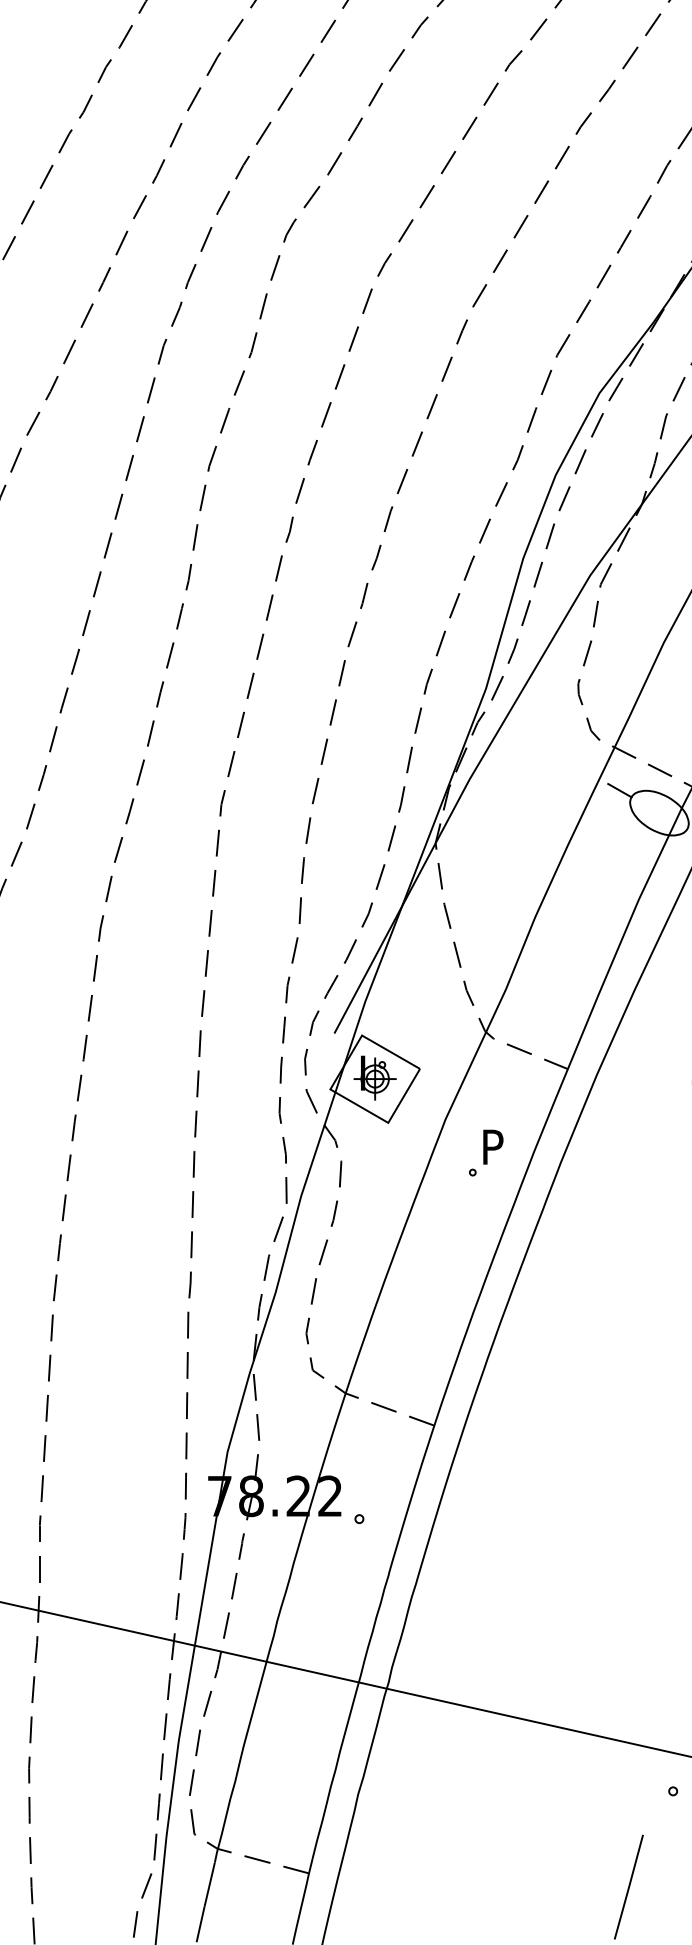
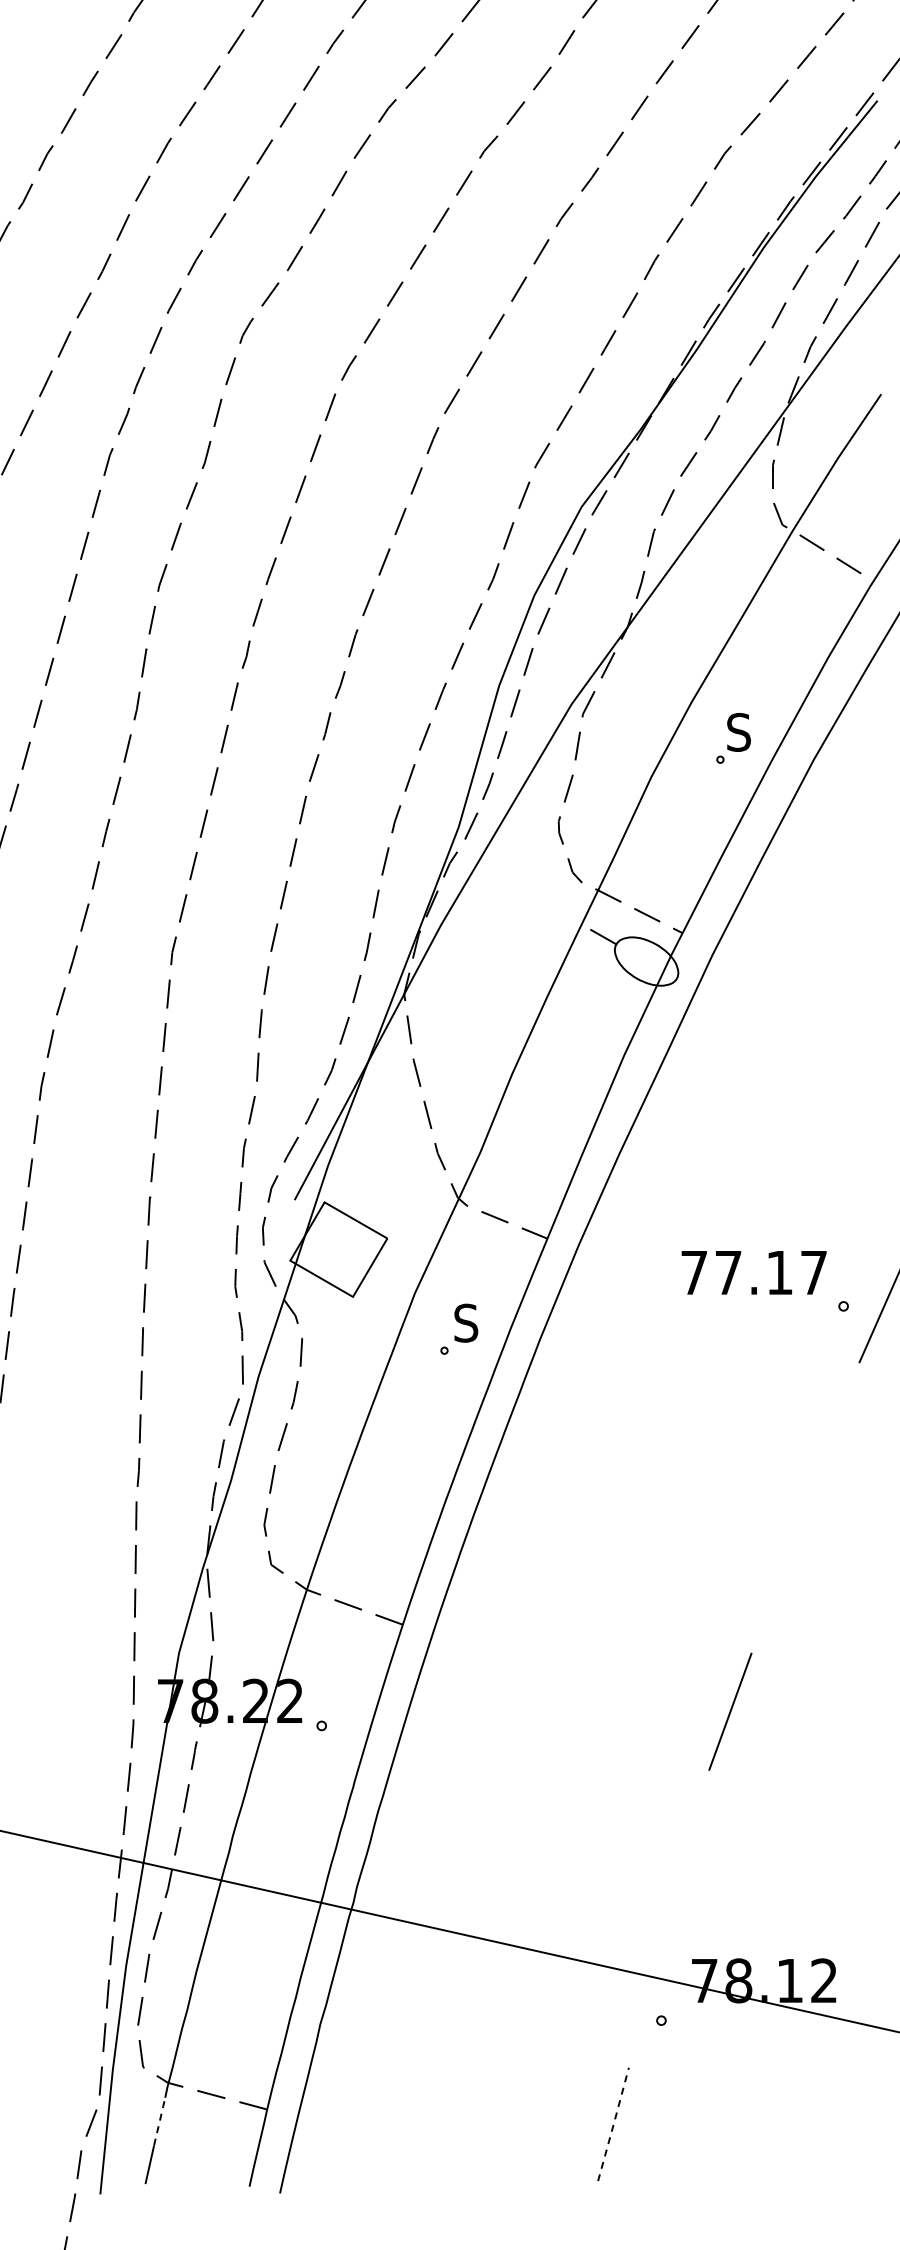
part: (374, 1078) -> (338, 1248), removed
text: (493, 1146) -> (466, 1322), P -> S
line: (209, 1884) -> (159, 2121), solid -> dashed
line: (628, 1887) -> (613, 2124), solid -> dashed

